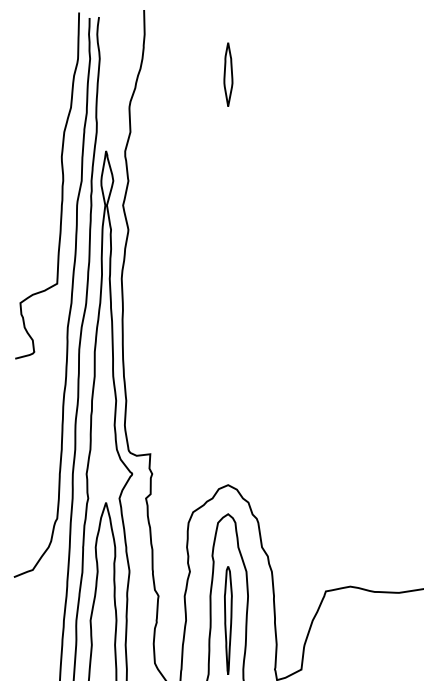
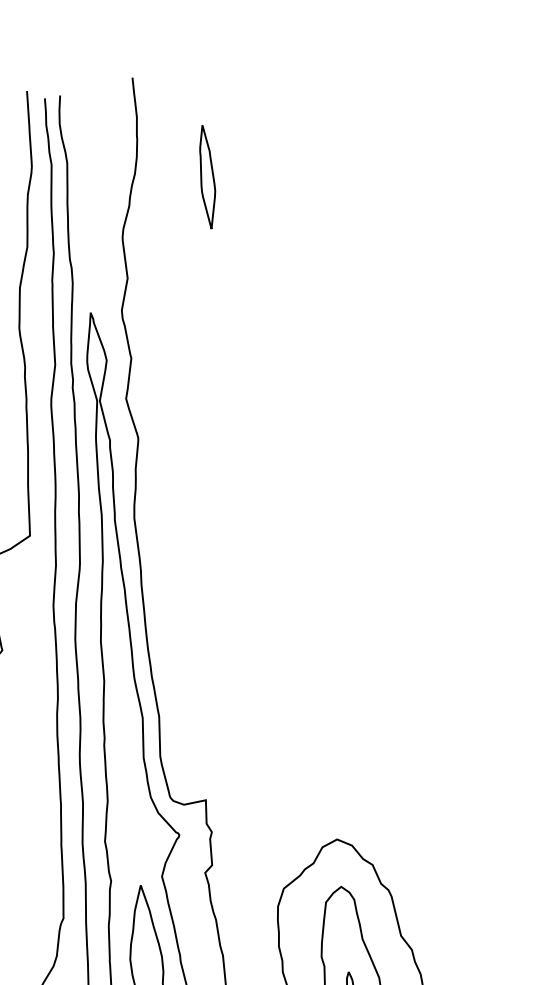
part: (228, 74) -> (207, 176), moved

